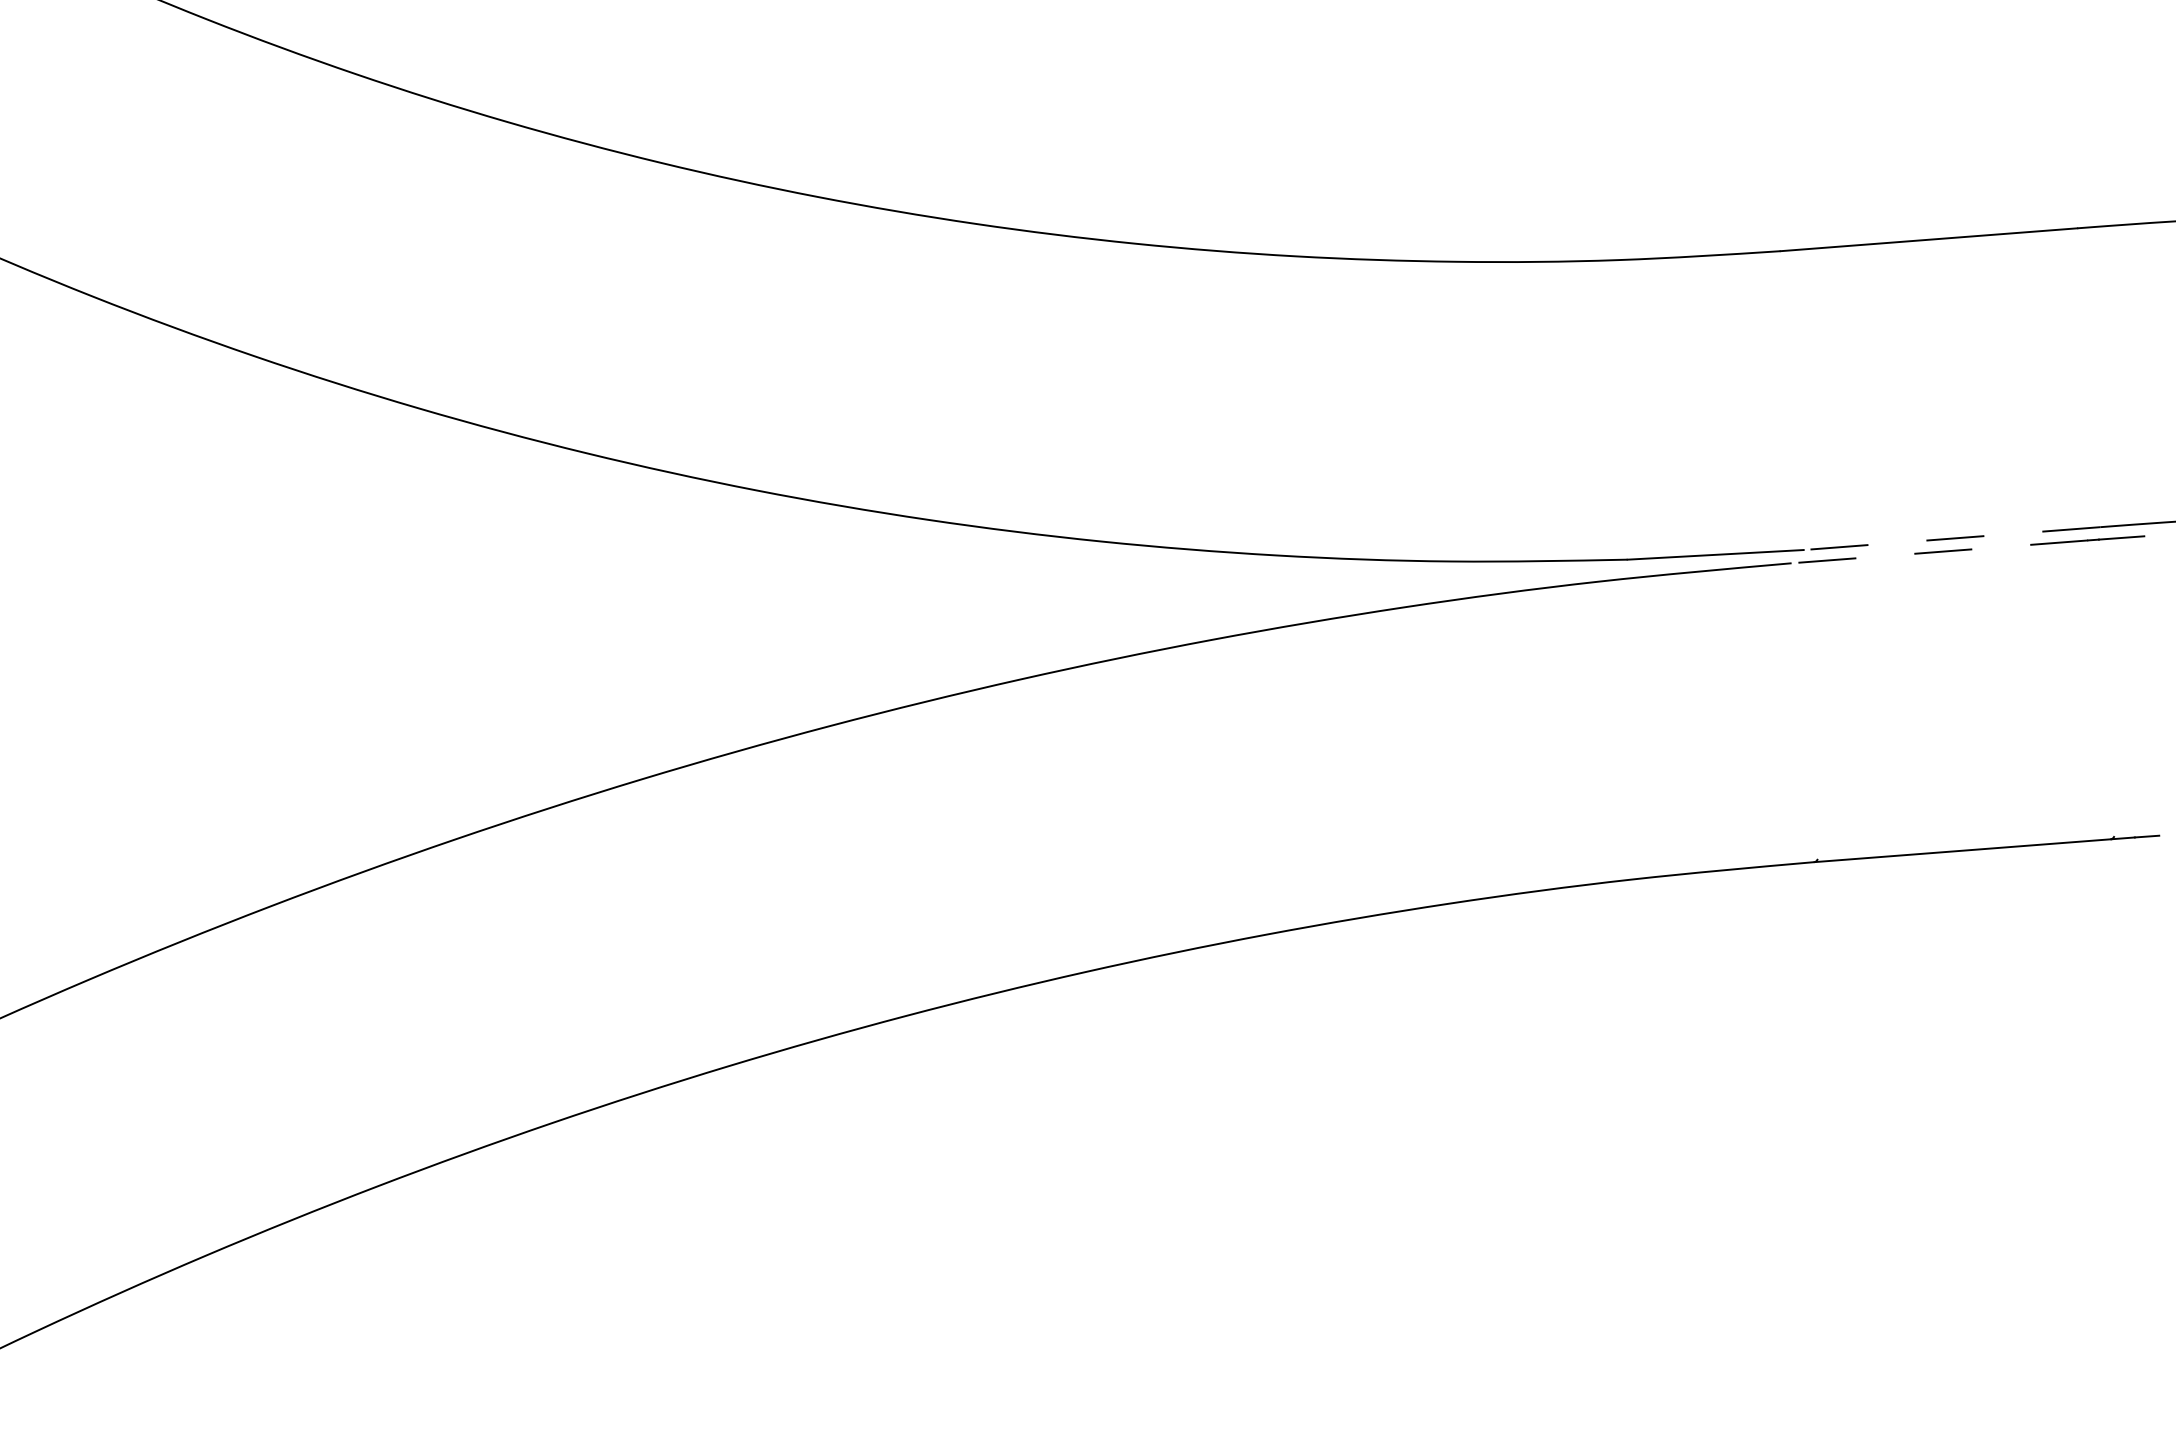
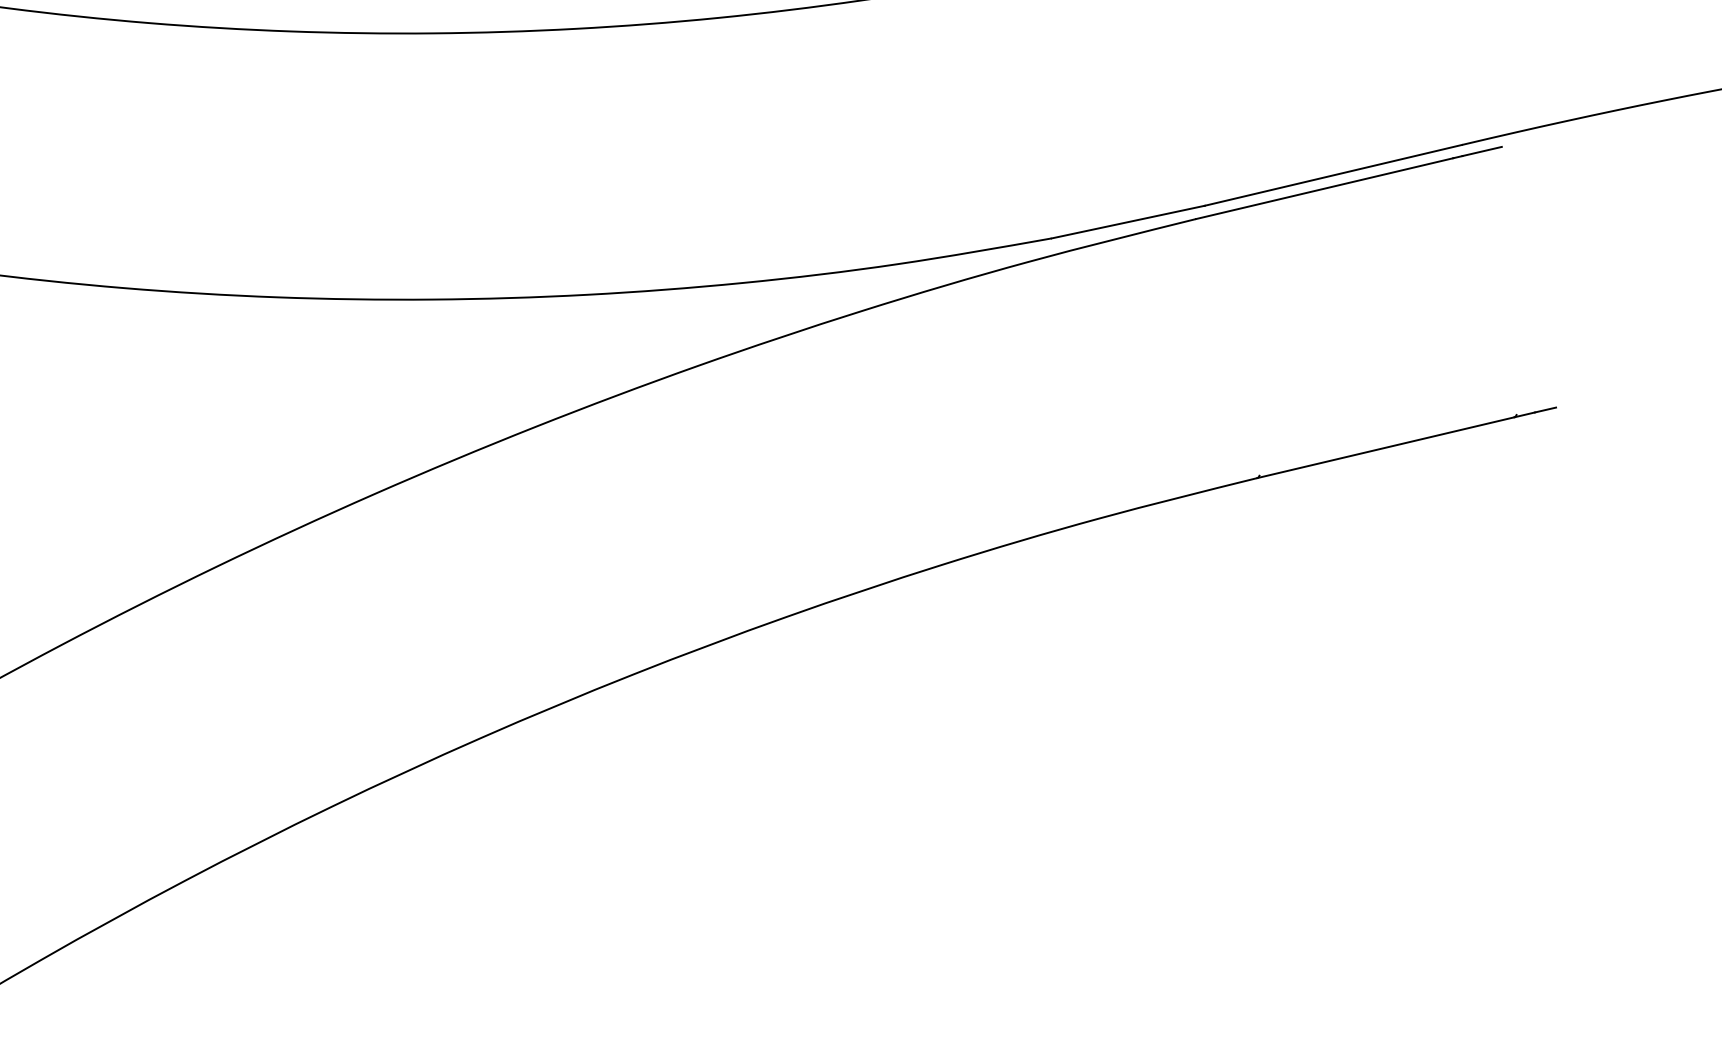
line: (1951, 538) -> (1332, 175), dashed -> solid
line: (1939, 551) -> (1324, 188), dashed -> solid

